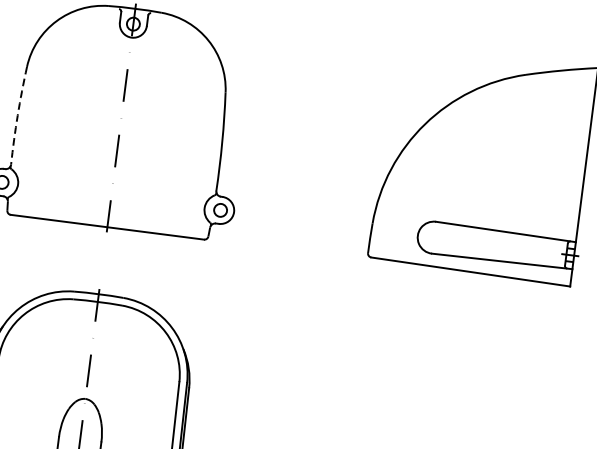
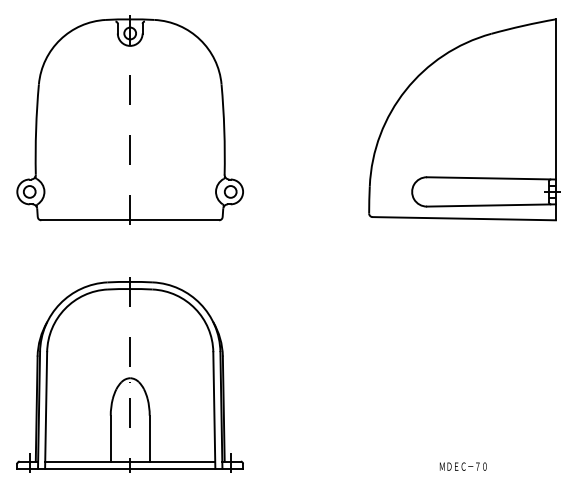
arc: (18, 115) -> (36, 129), dashed -> solid

